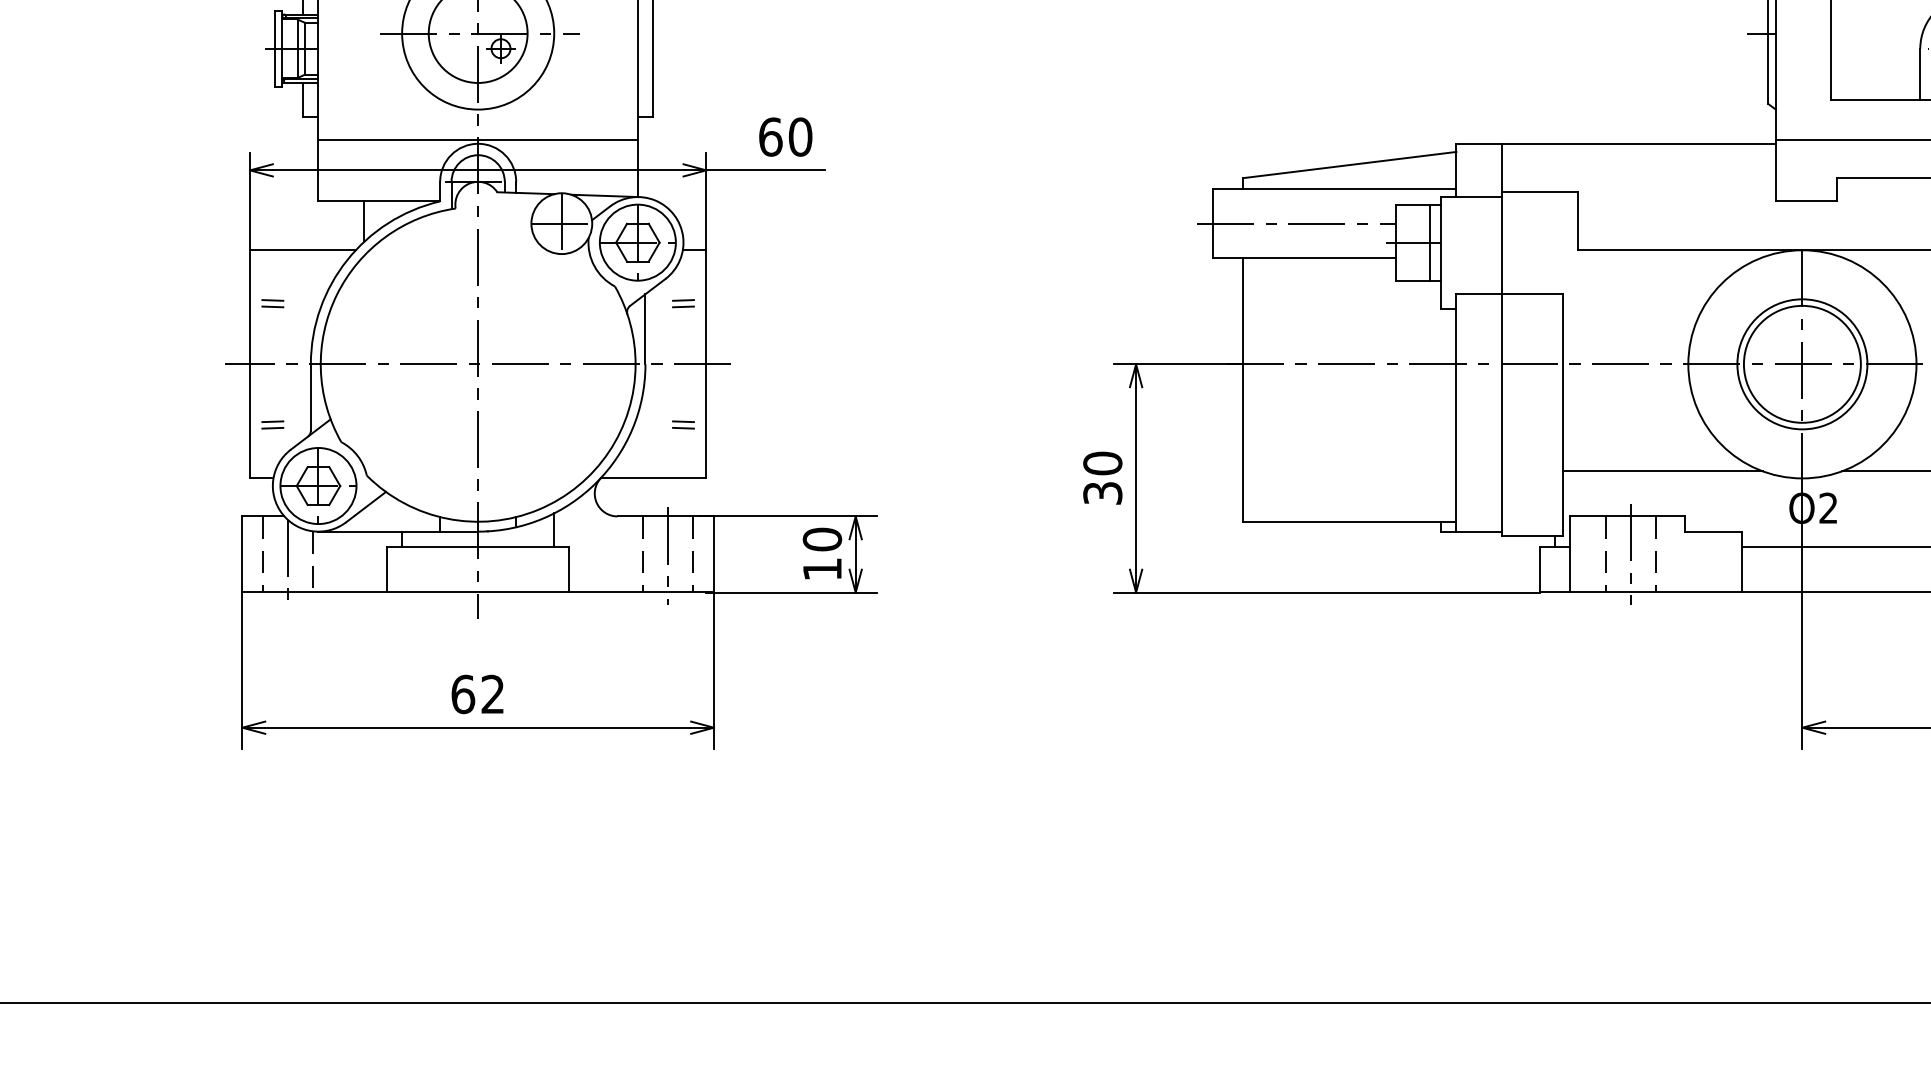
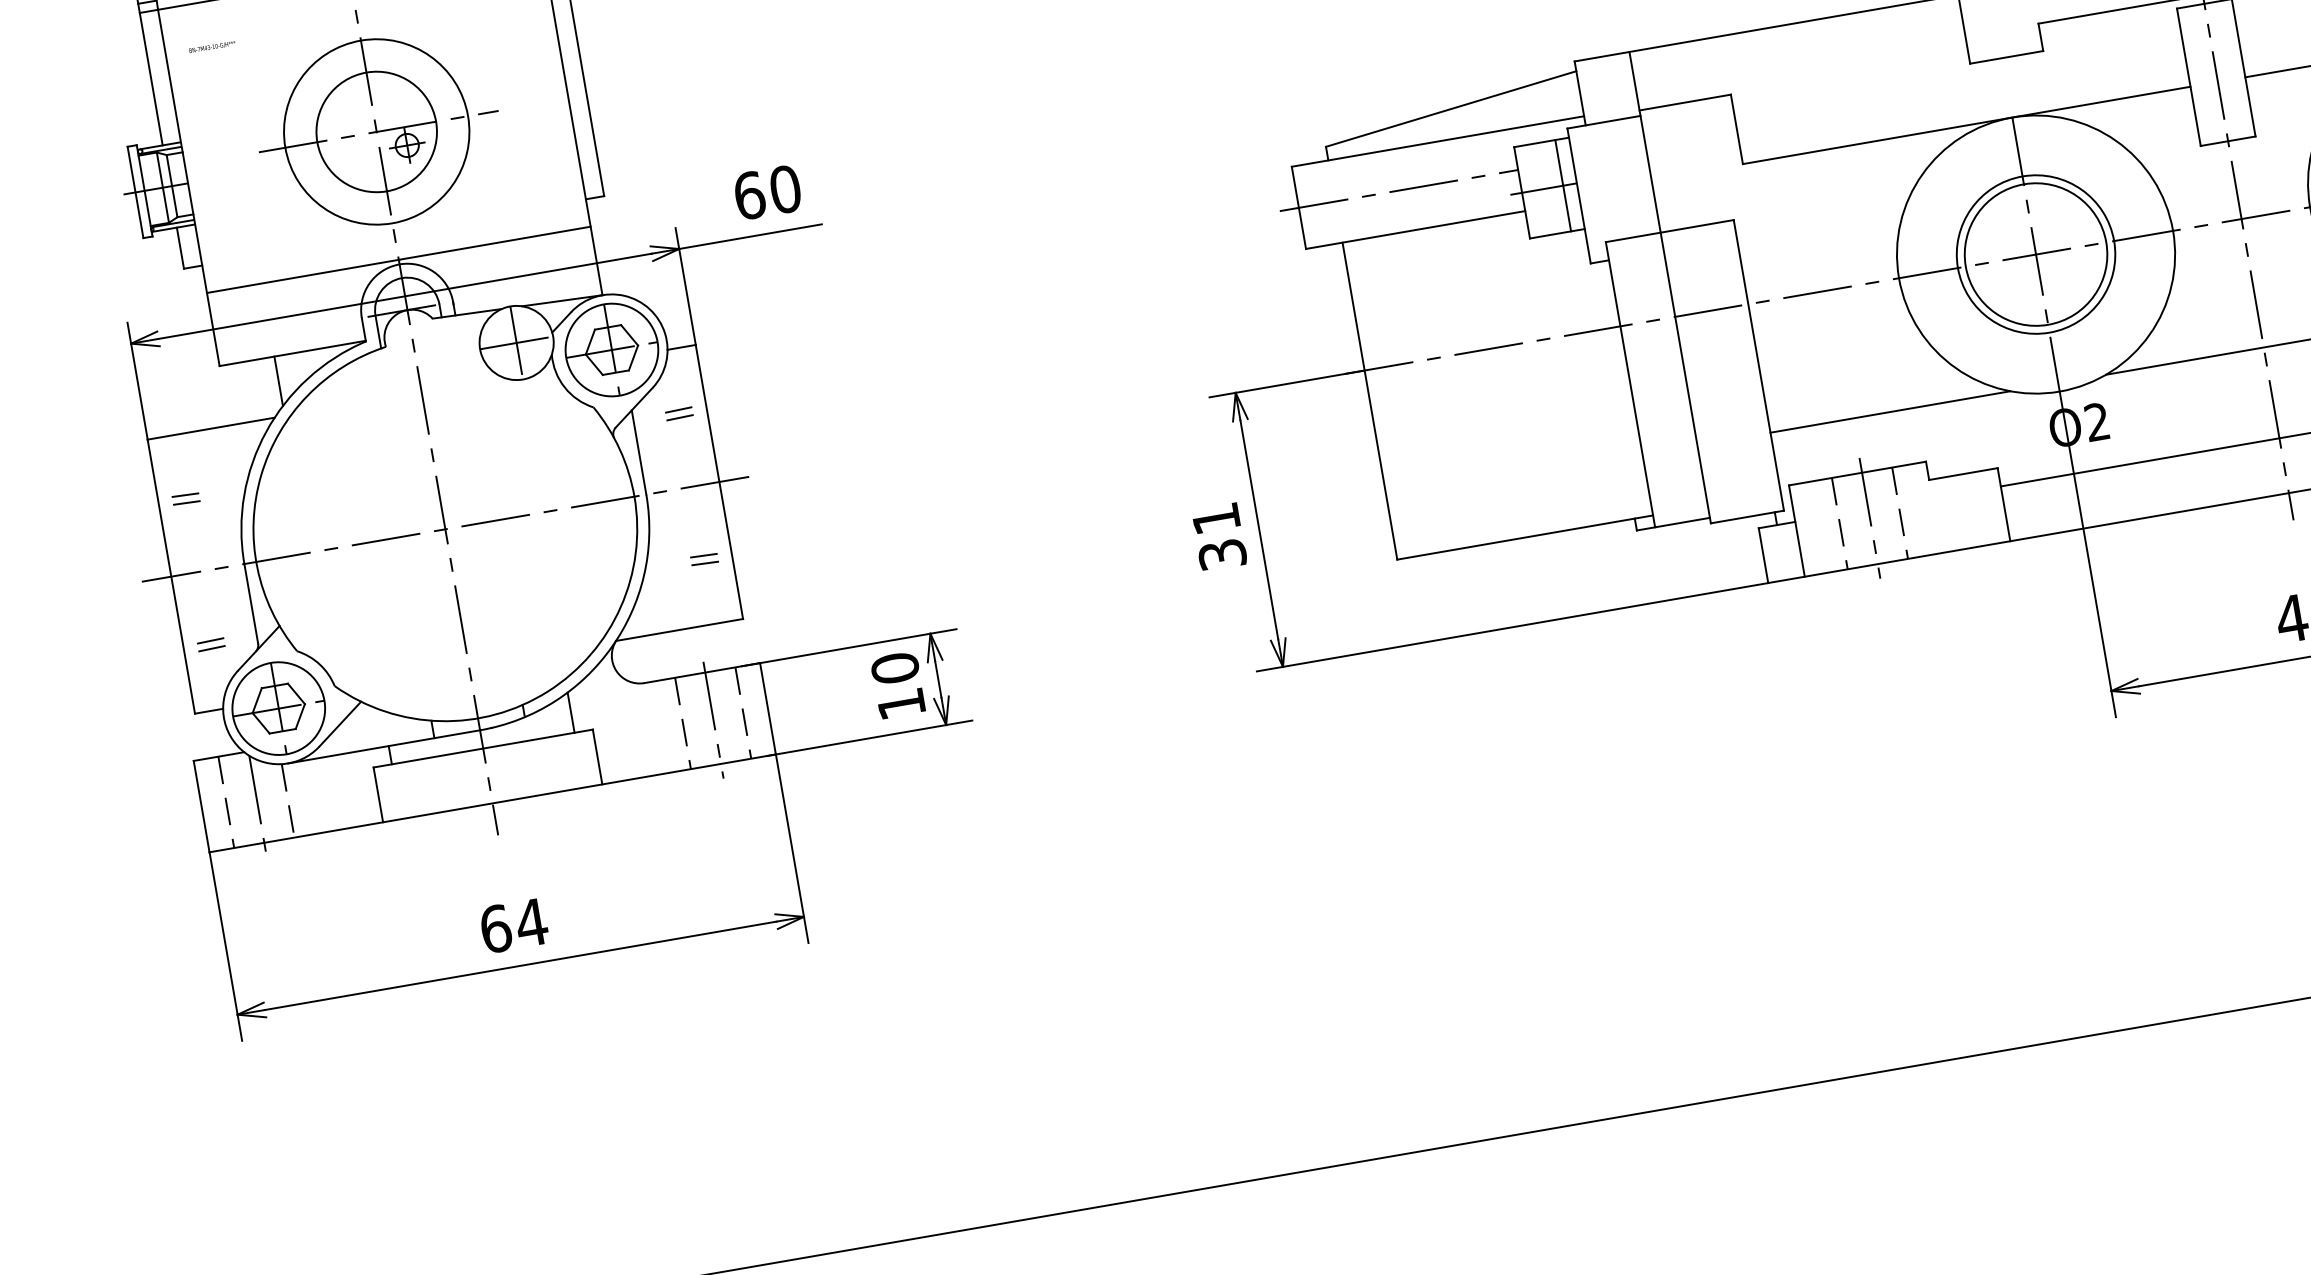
text: (1102, 463) -> (1215, 518), 30 -> 31
text: (492, 693) -> (530, 921), 62 -> 64

